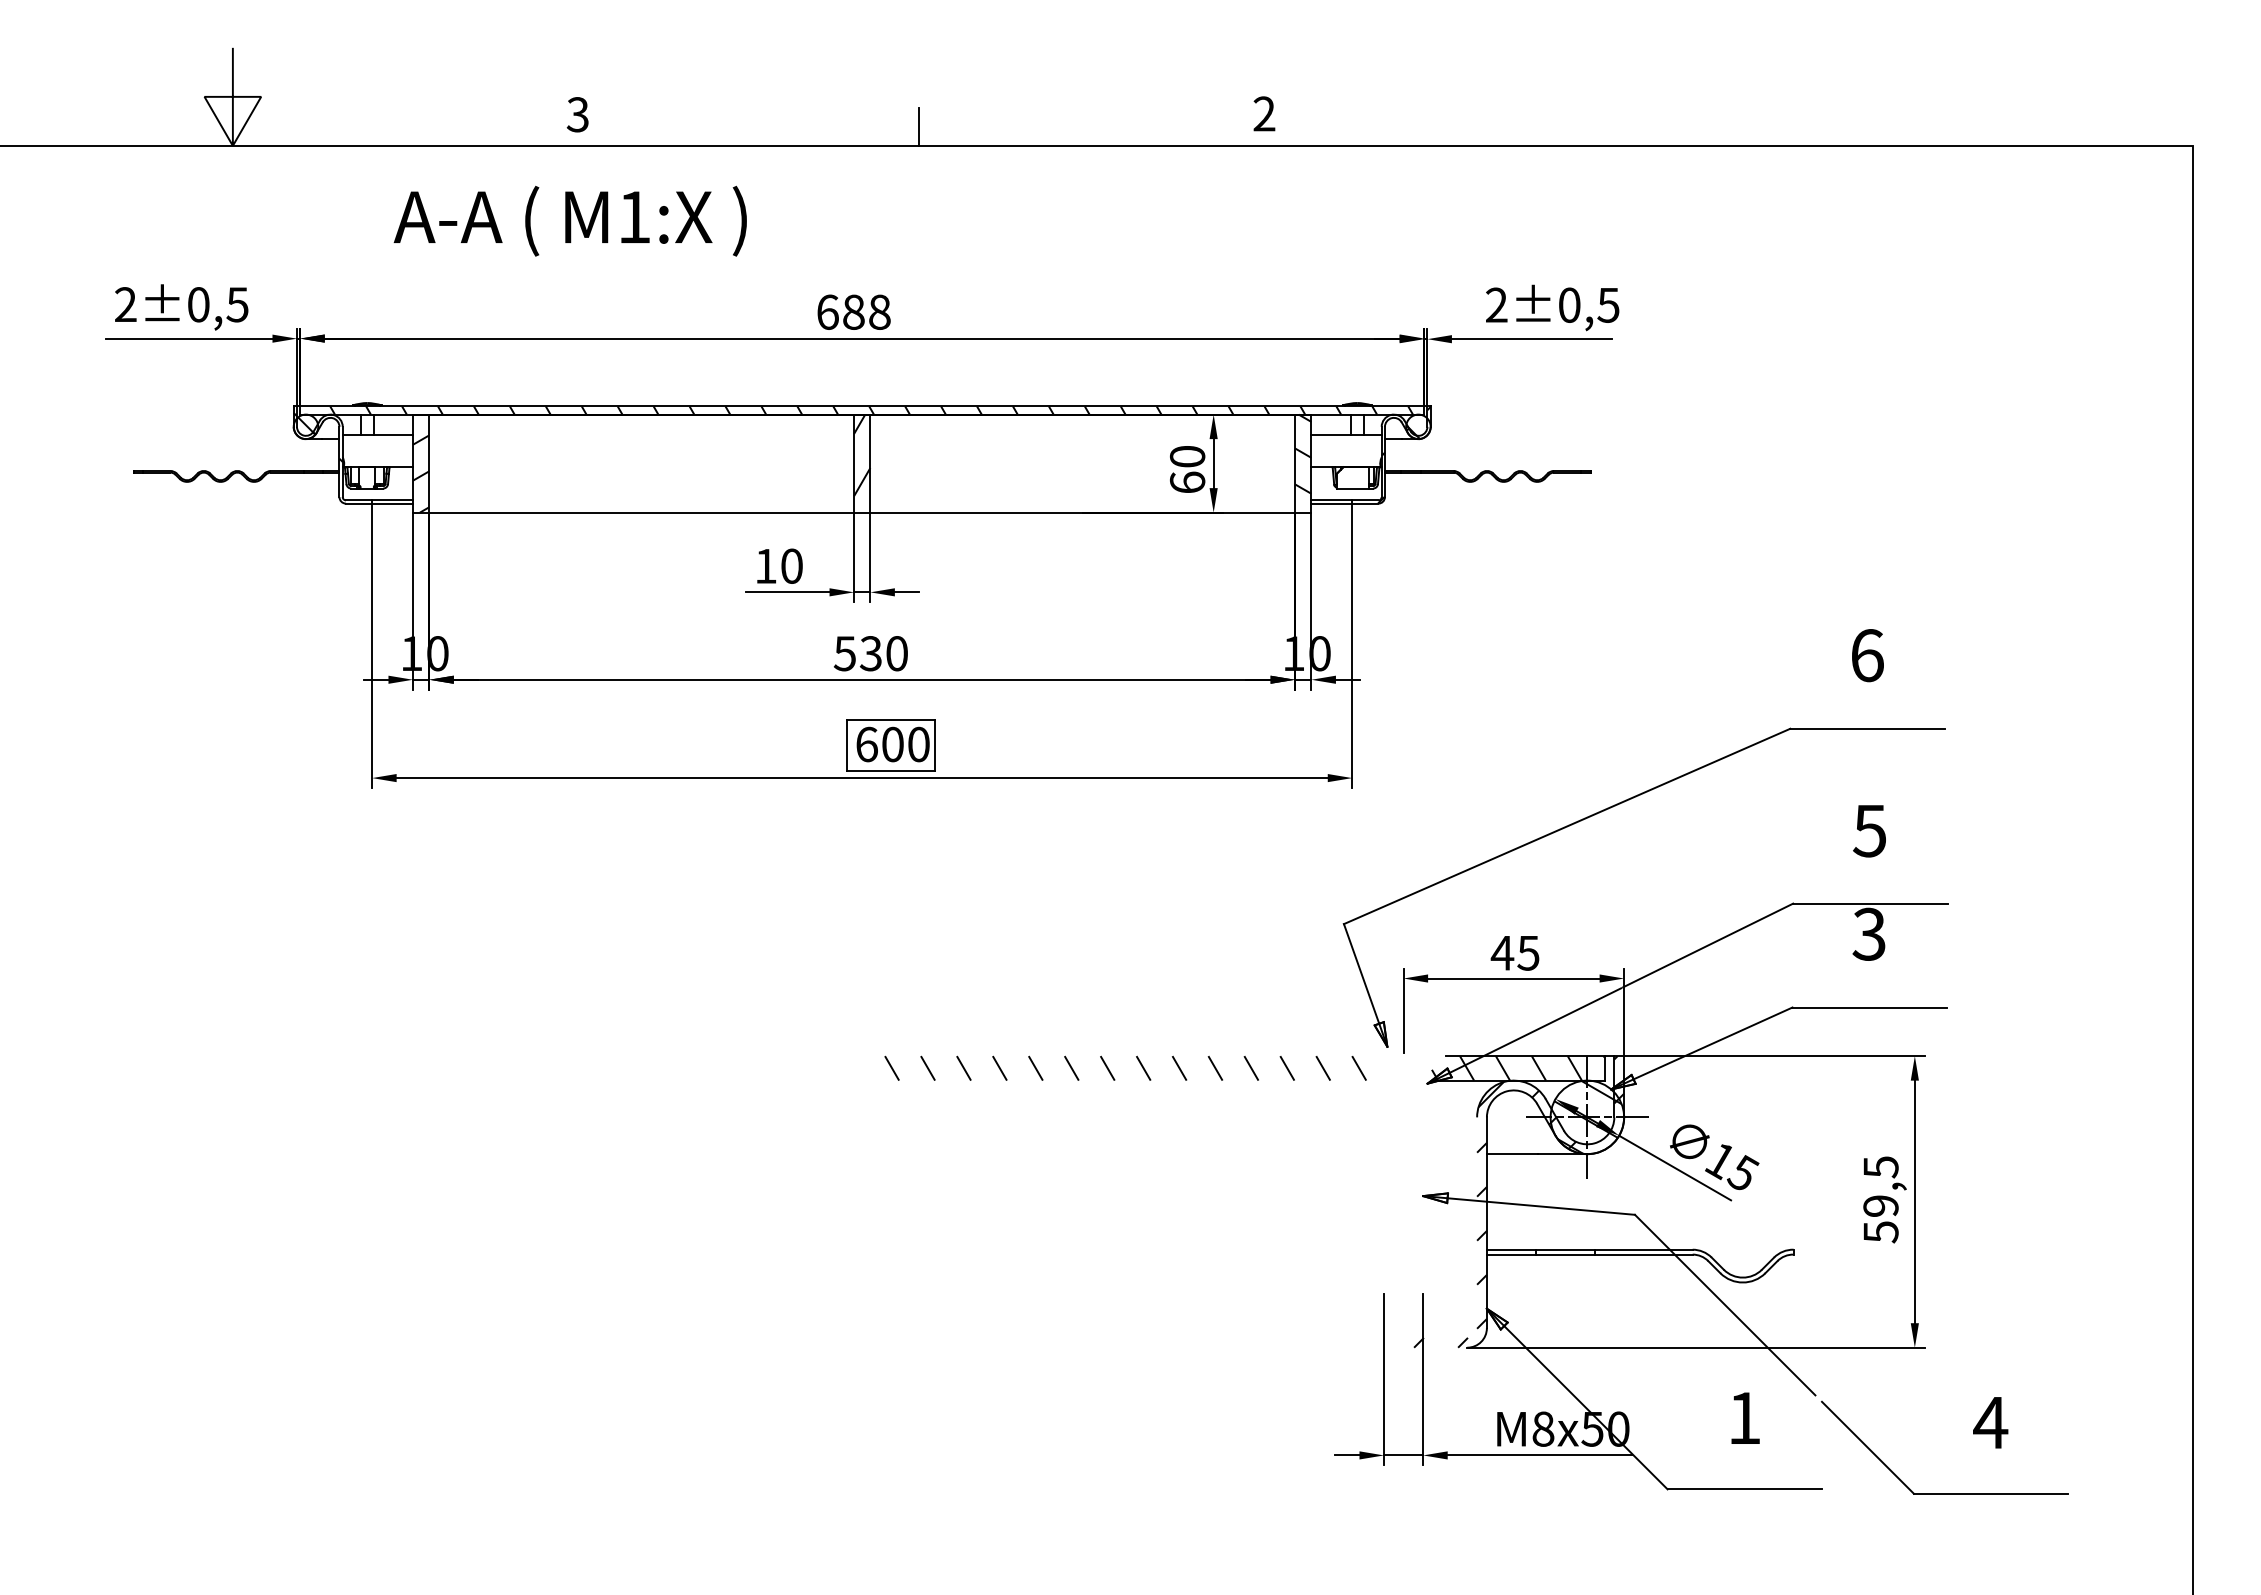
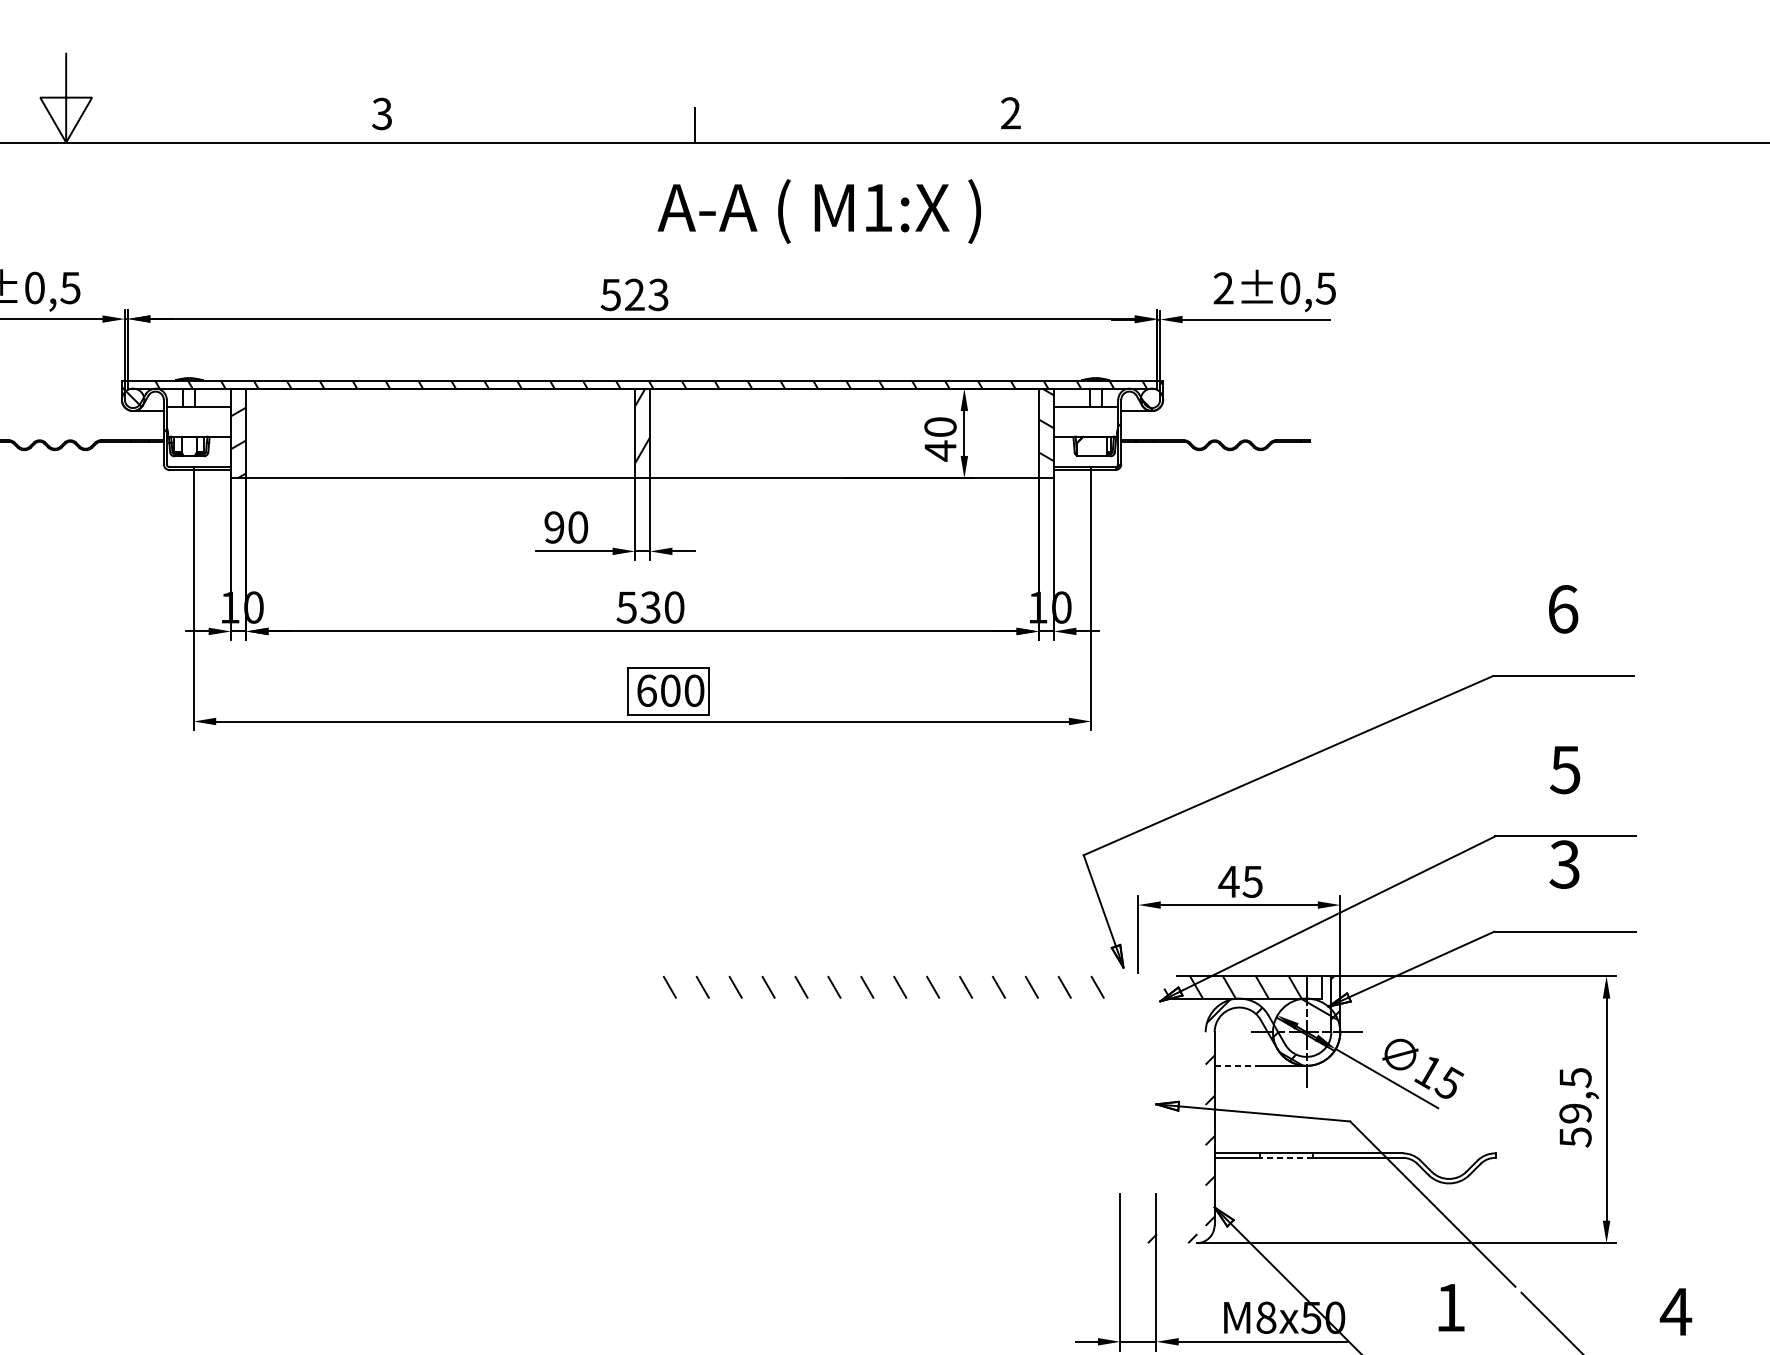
text: (569, 220) -> (818, 210), moved
text: (853, 311) -> (634, 294), 688 -> 523
text: (1187, 482) -> (940, 450), 60 -> 40
text: (765, 565) -> (553, 526), 10 -> 90
line: (1512, 1154) -> (1238, 1066), solid -> dashed
line: (1564, 1254) -> (1285, 1157), solid -> dashed

